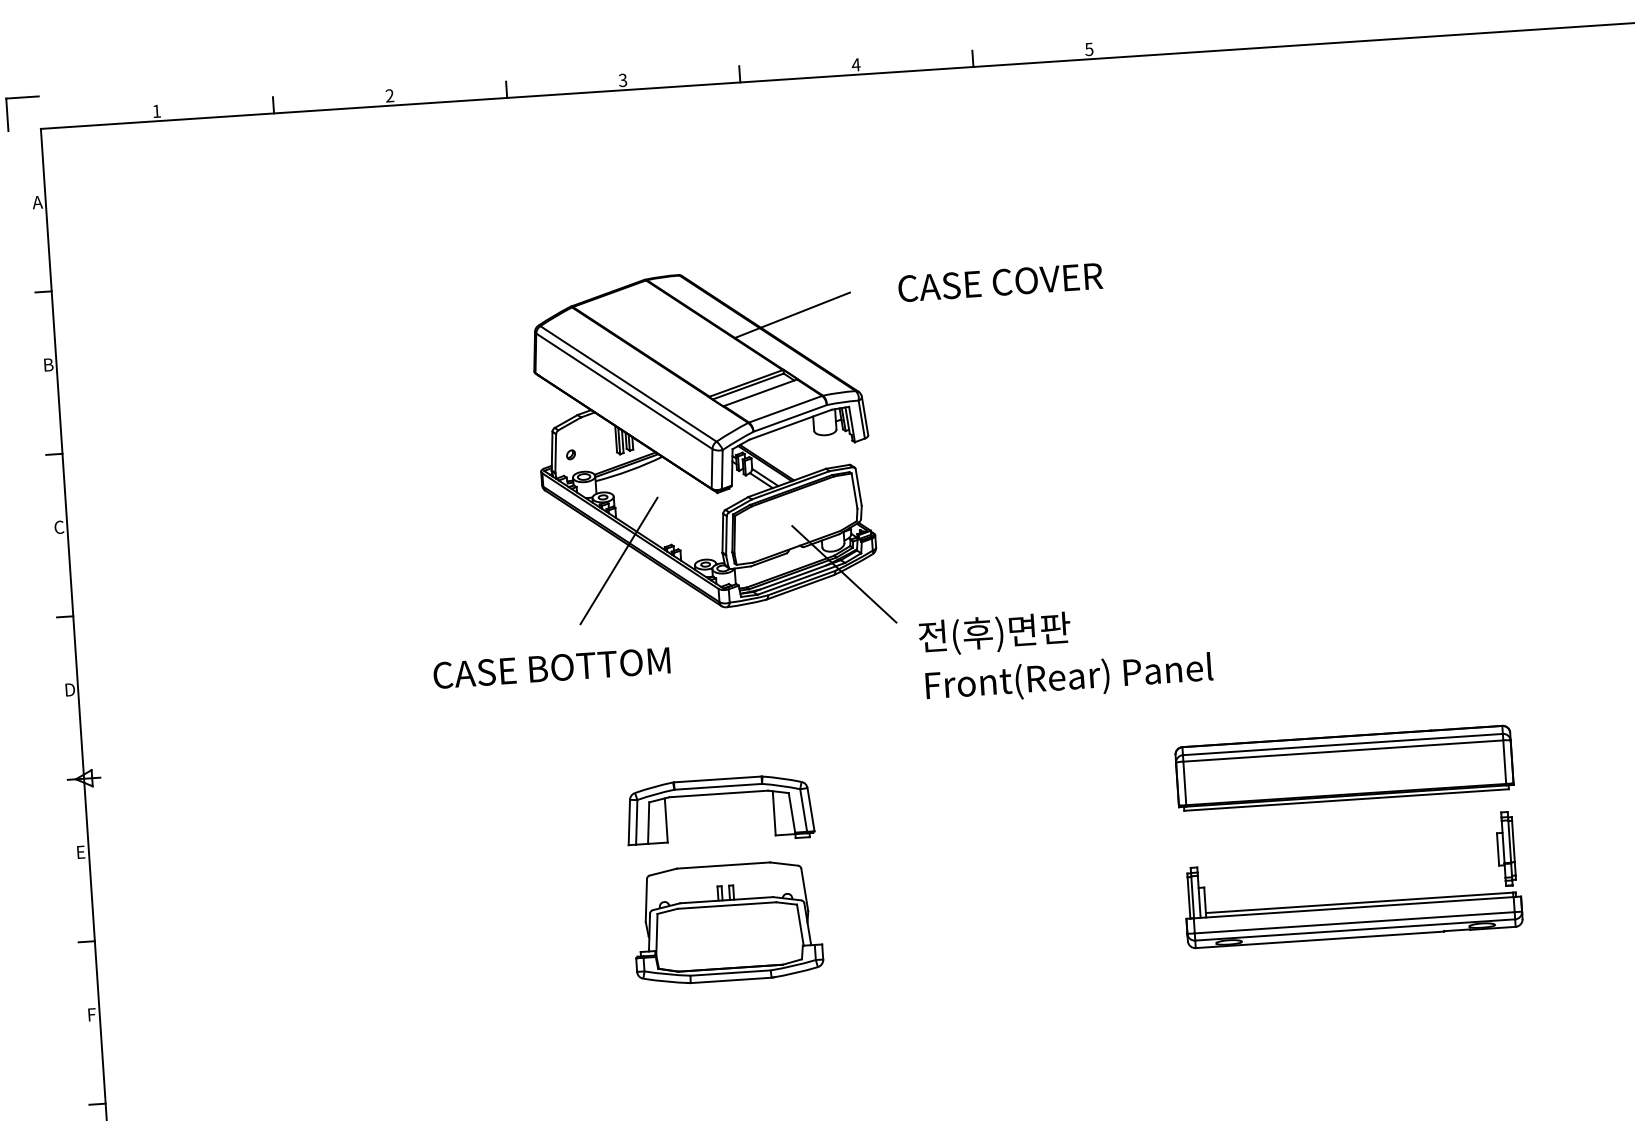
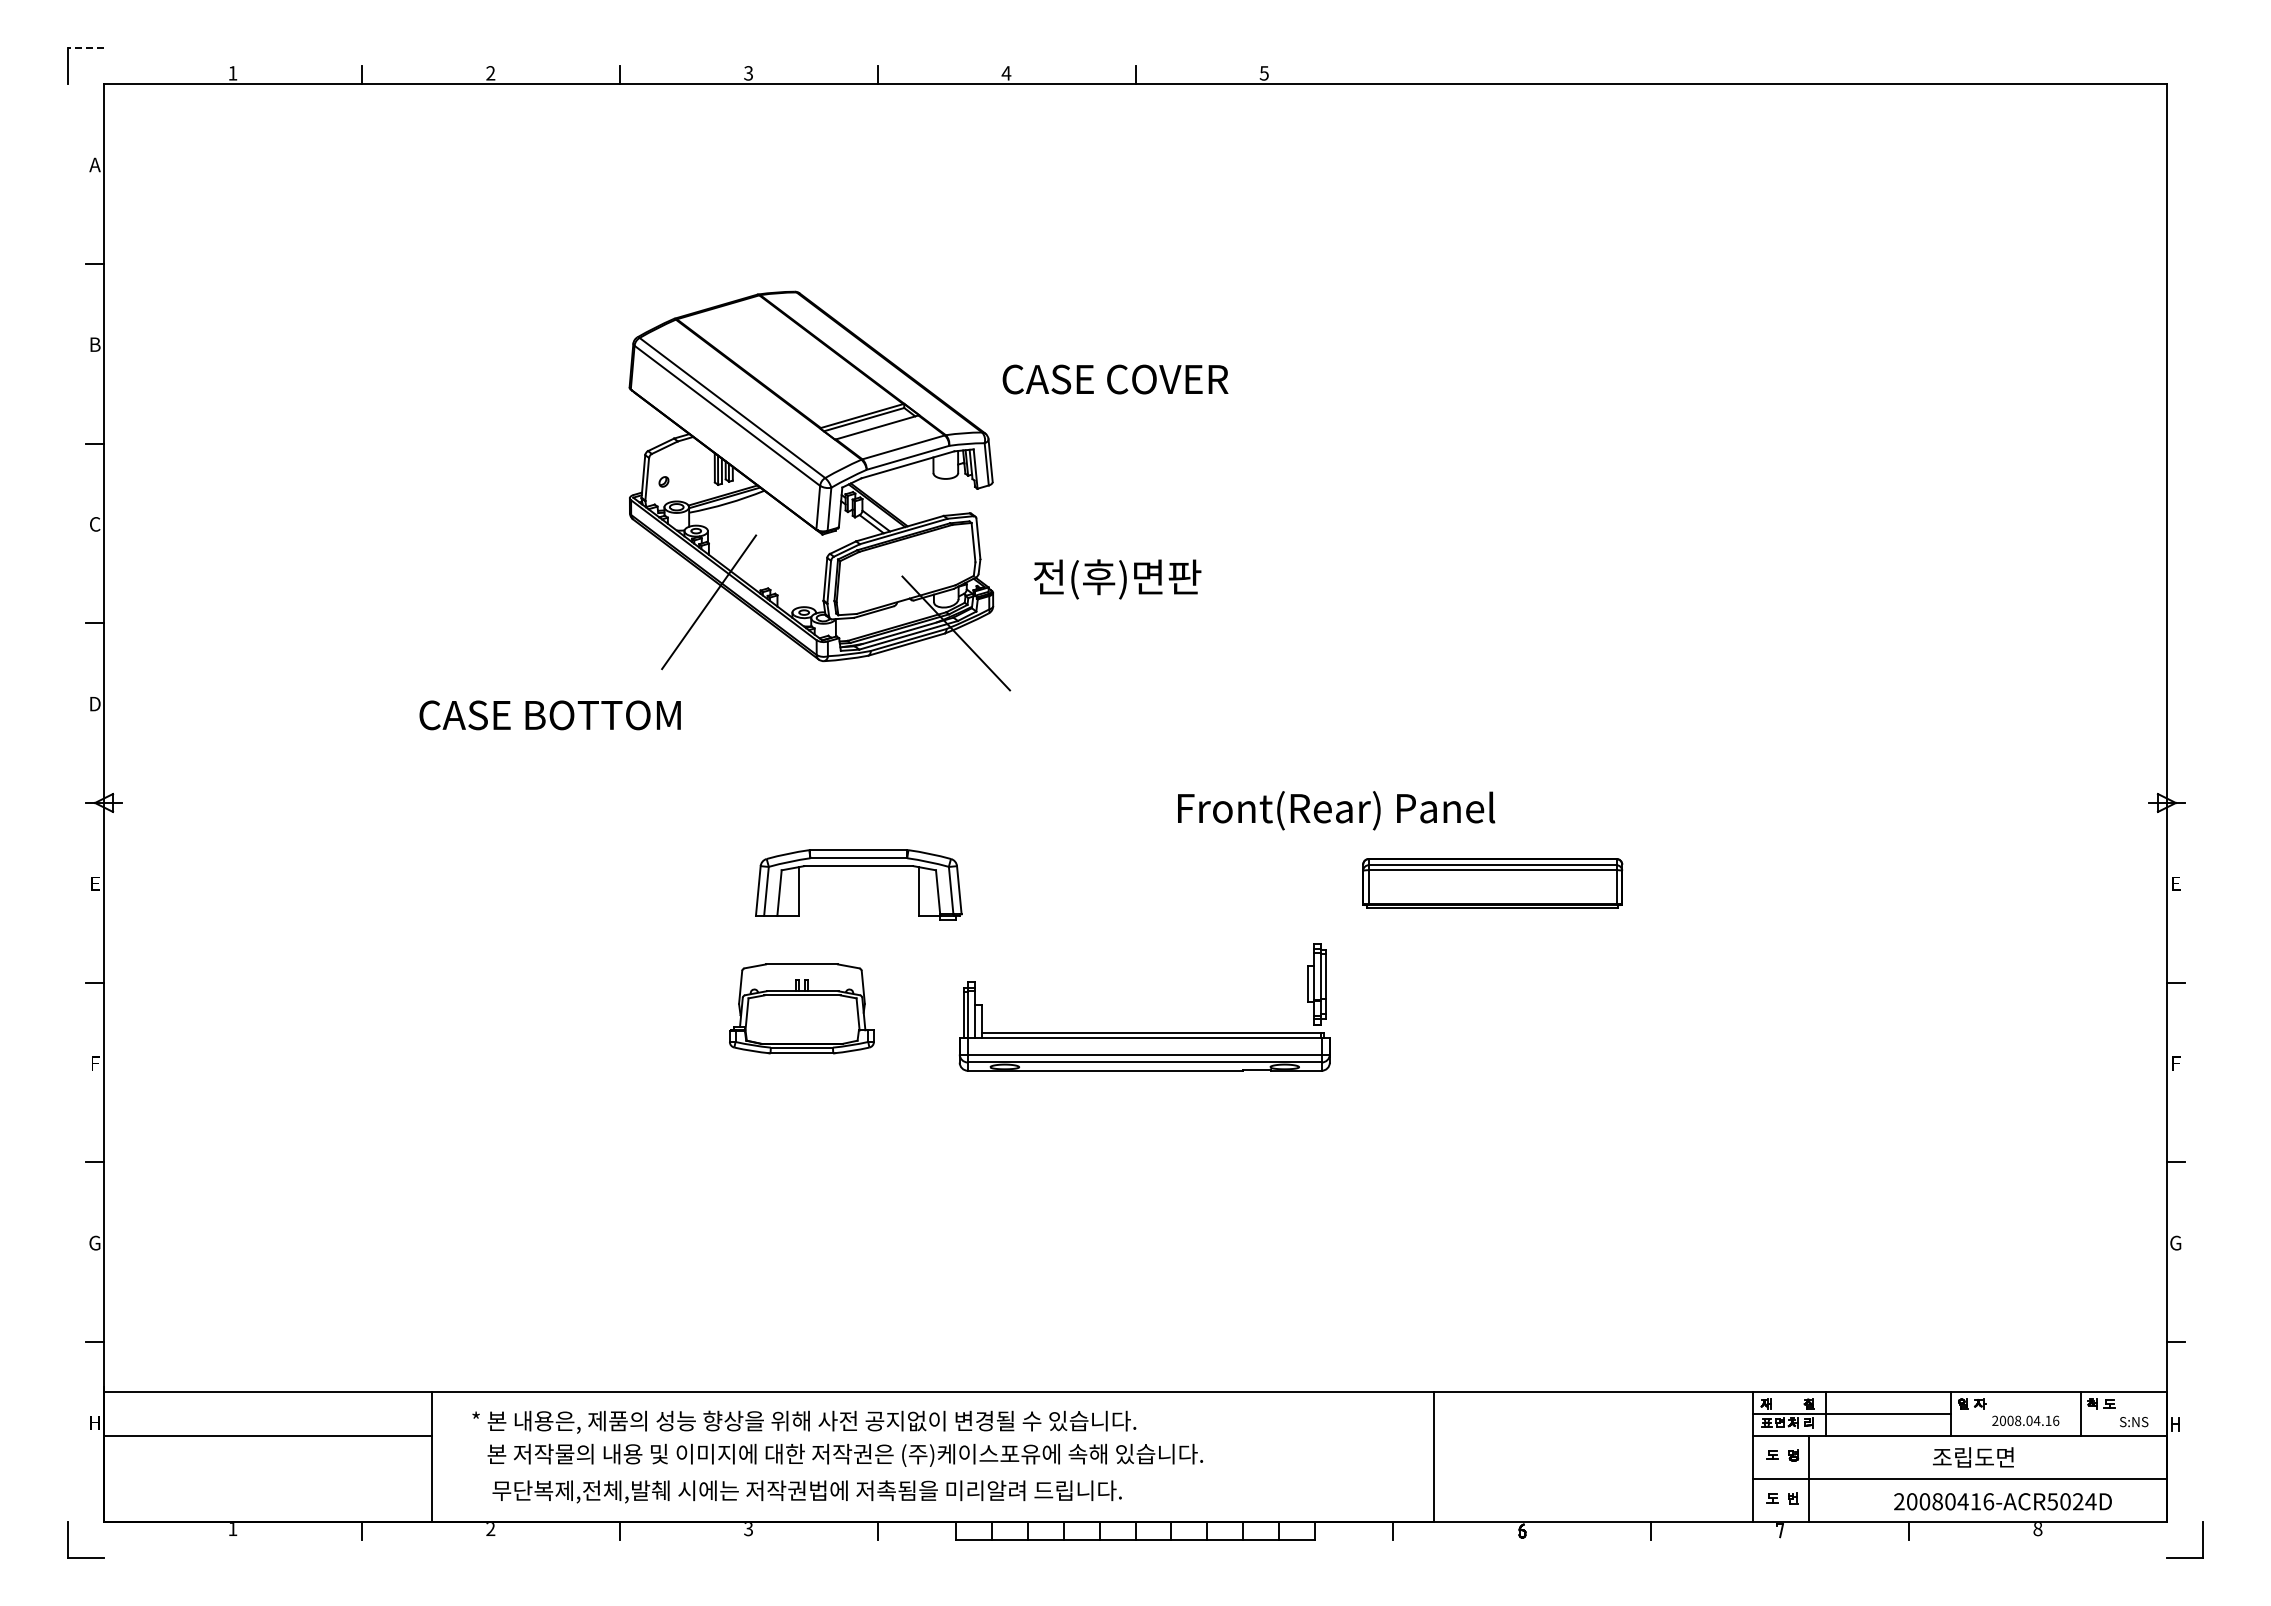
line: (22, 97) -> (86, 48), solid -> dashed
text: (1000, 282) -> (1115, 379), moved
line: (792, 315) -> (918, 344), removed
text: (994, 634) -> (1117, 579), moved
text: (551, 668) -> (549, 715), moved
text: (1069, 678) -> (1336, 810), moved
part: (1344, 768) -> (1492, 883), size x0.7
part: (718, 794) -> (858, 866), moved
part: (1353, 902) -> (1144, 1032), moved
part: (726, 922) -> (801, 1008), size x0.7

